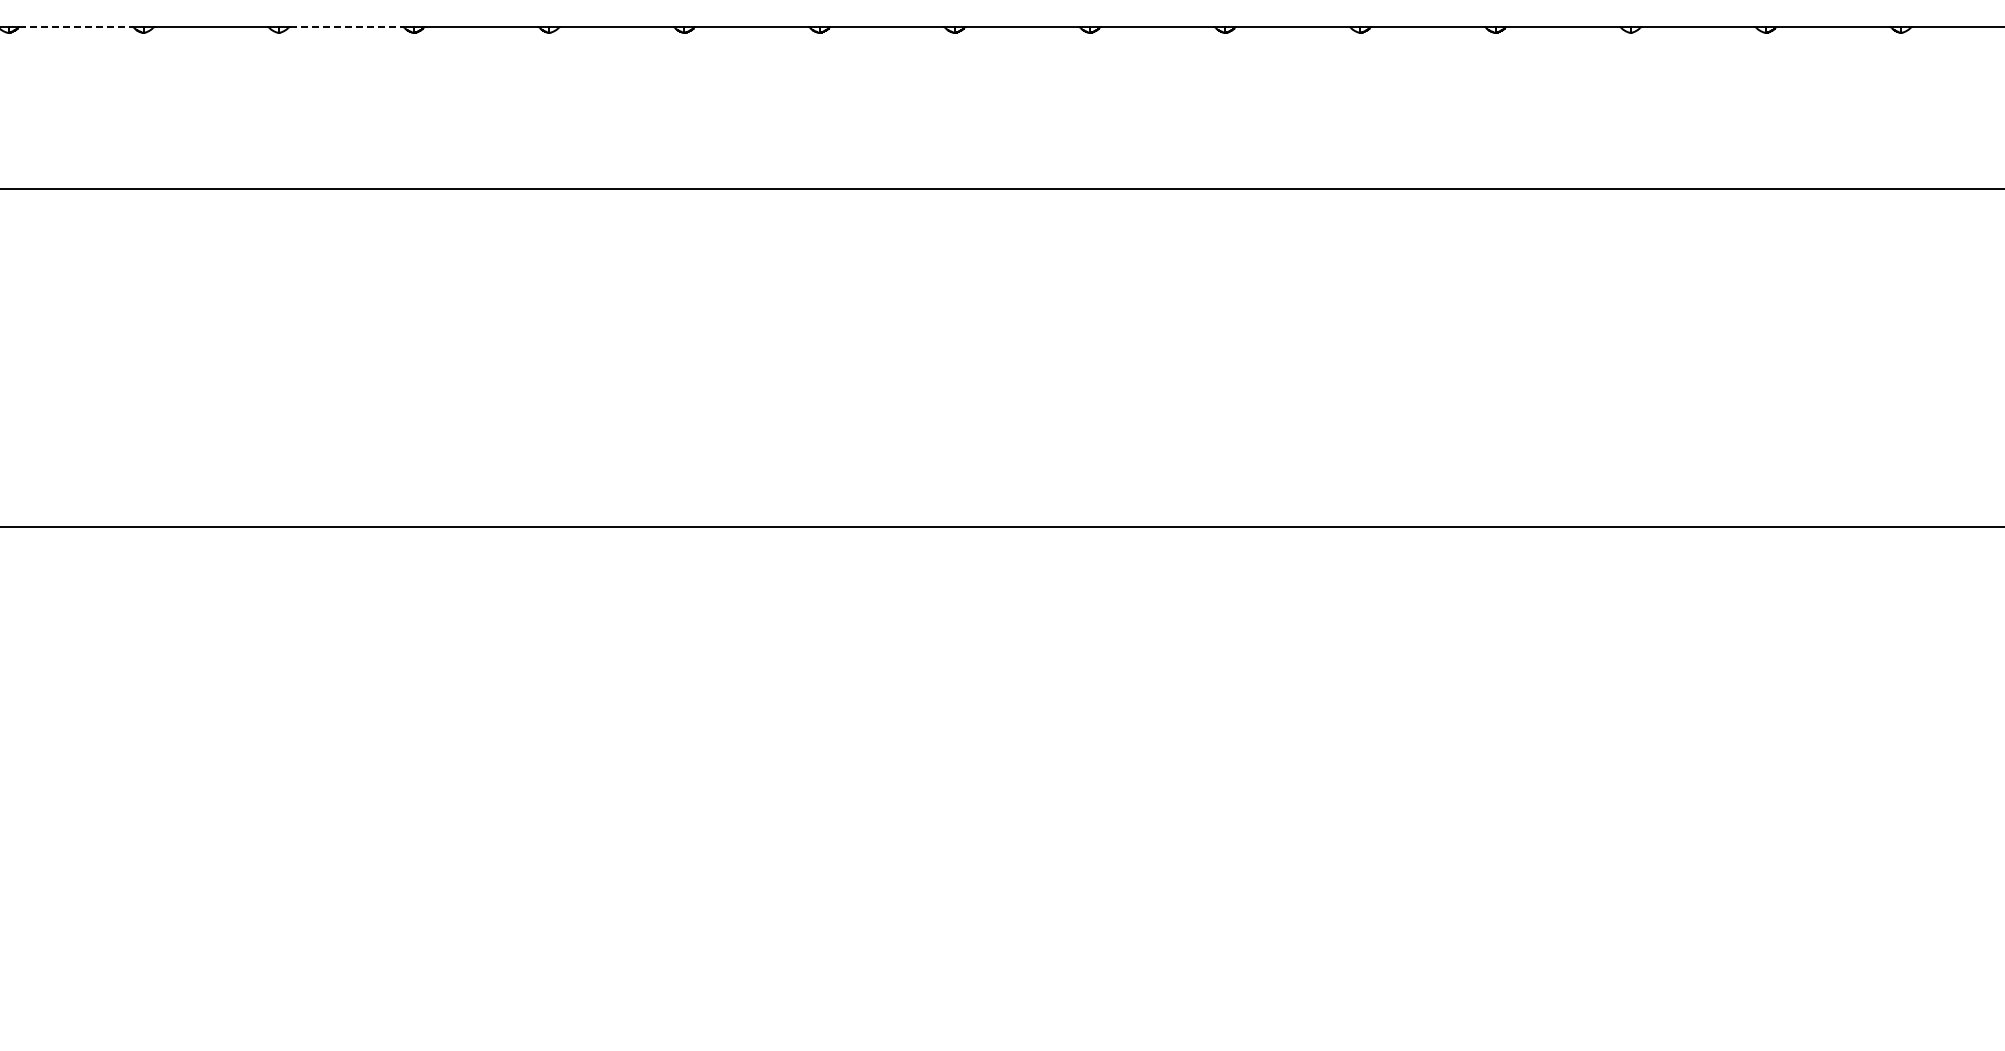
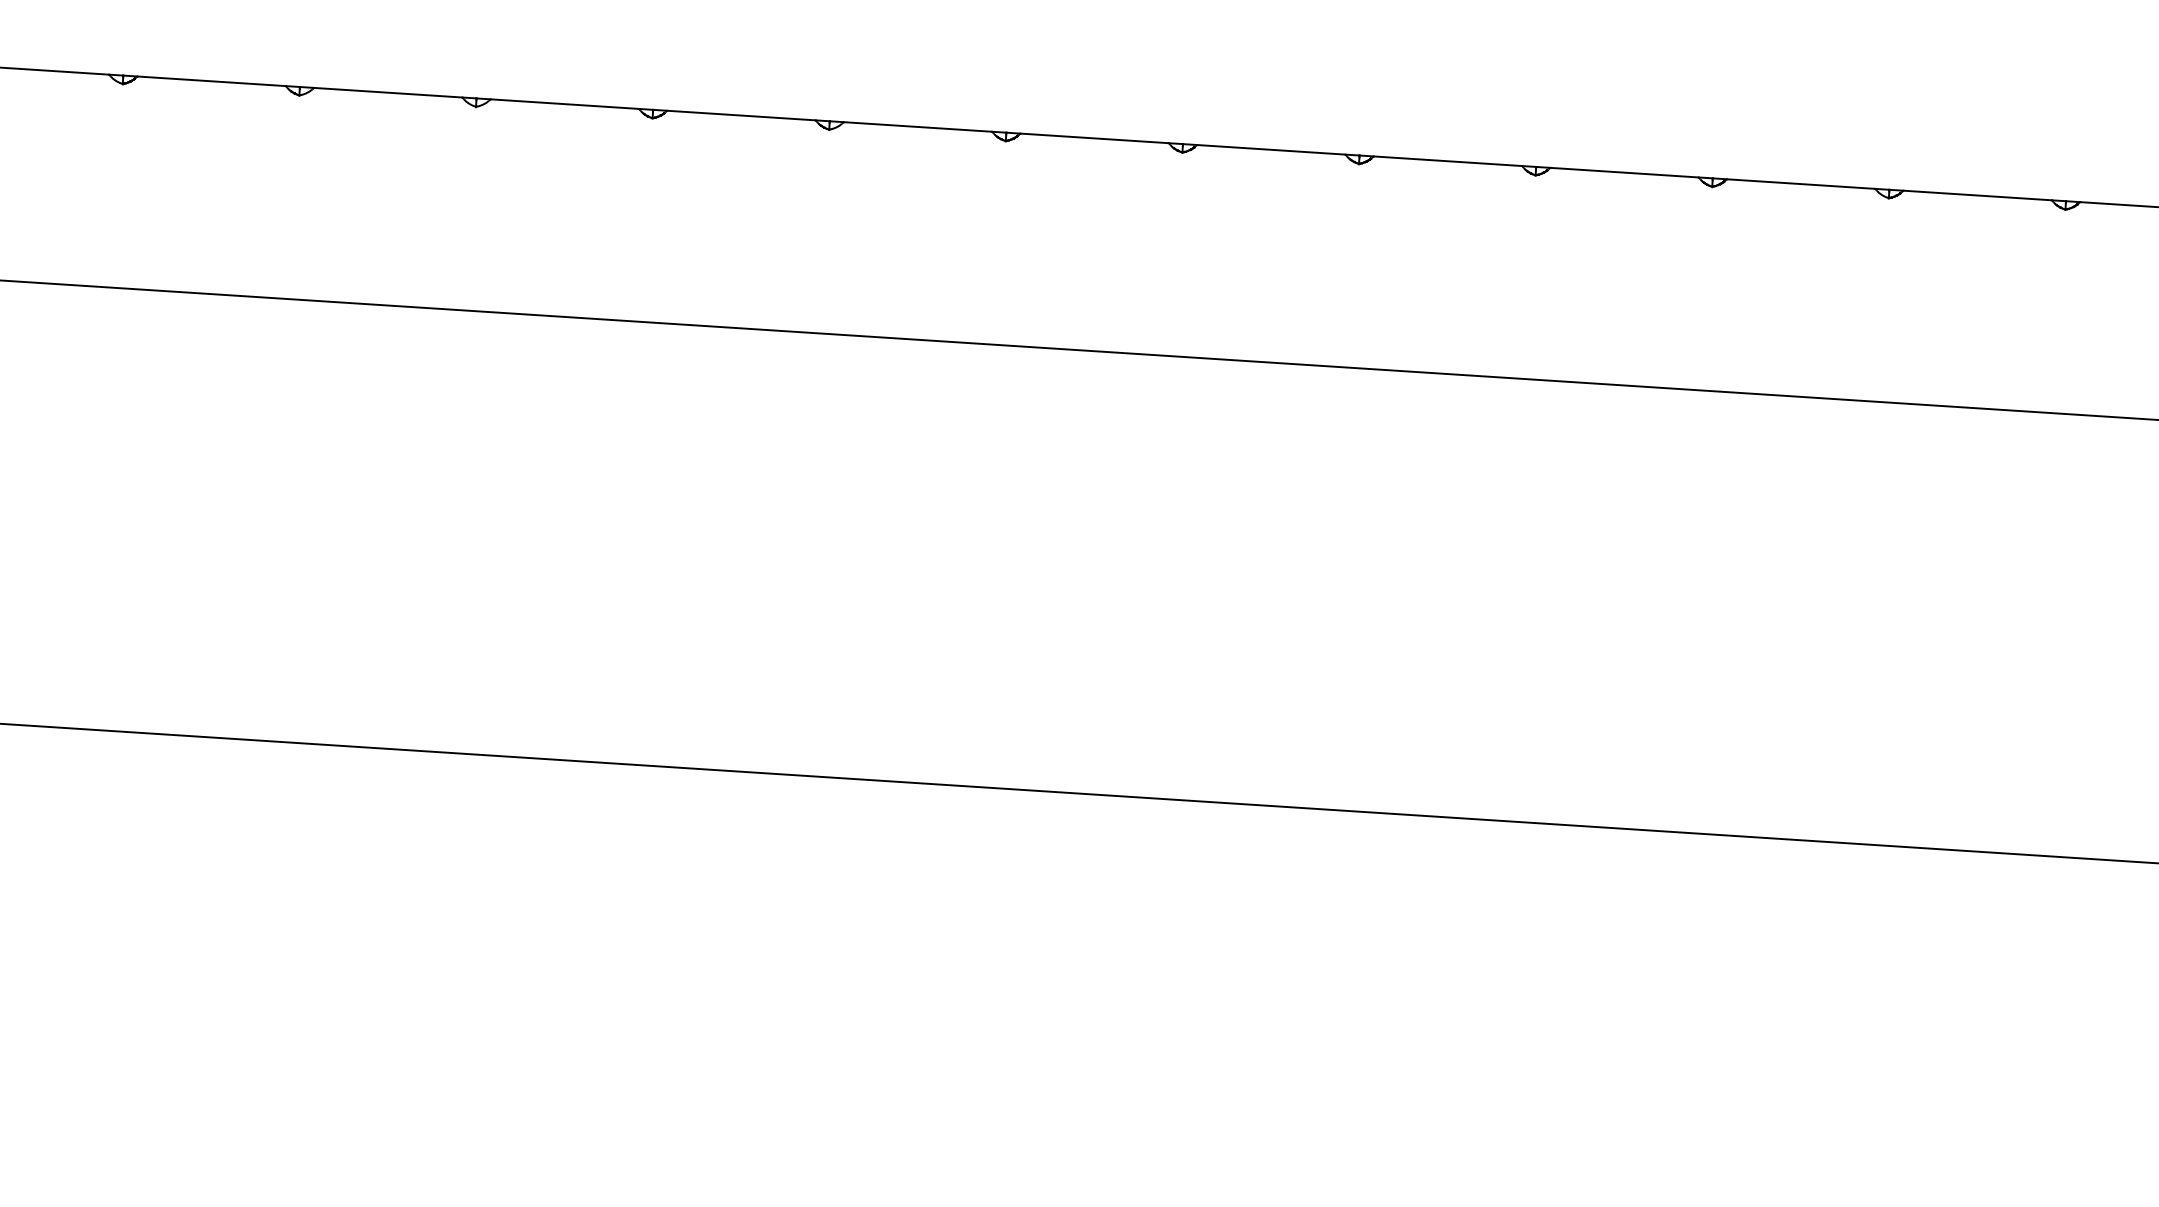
line: (76, 26) -> (212, 81), dashed -> solid
line: (346, 26) -> (564, 103), dashed -> solid

